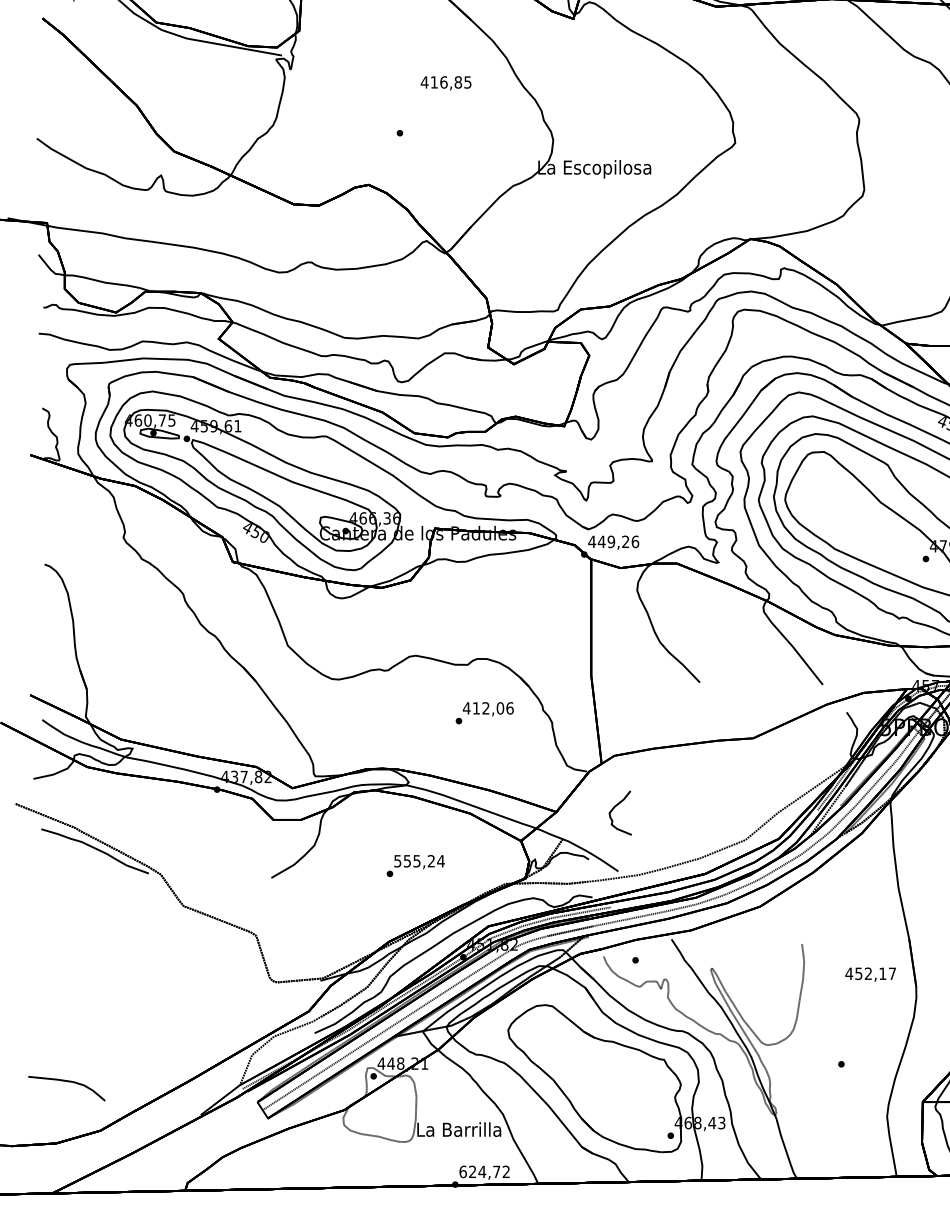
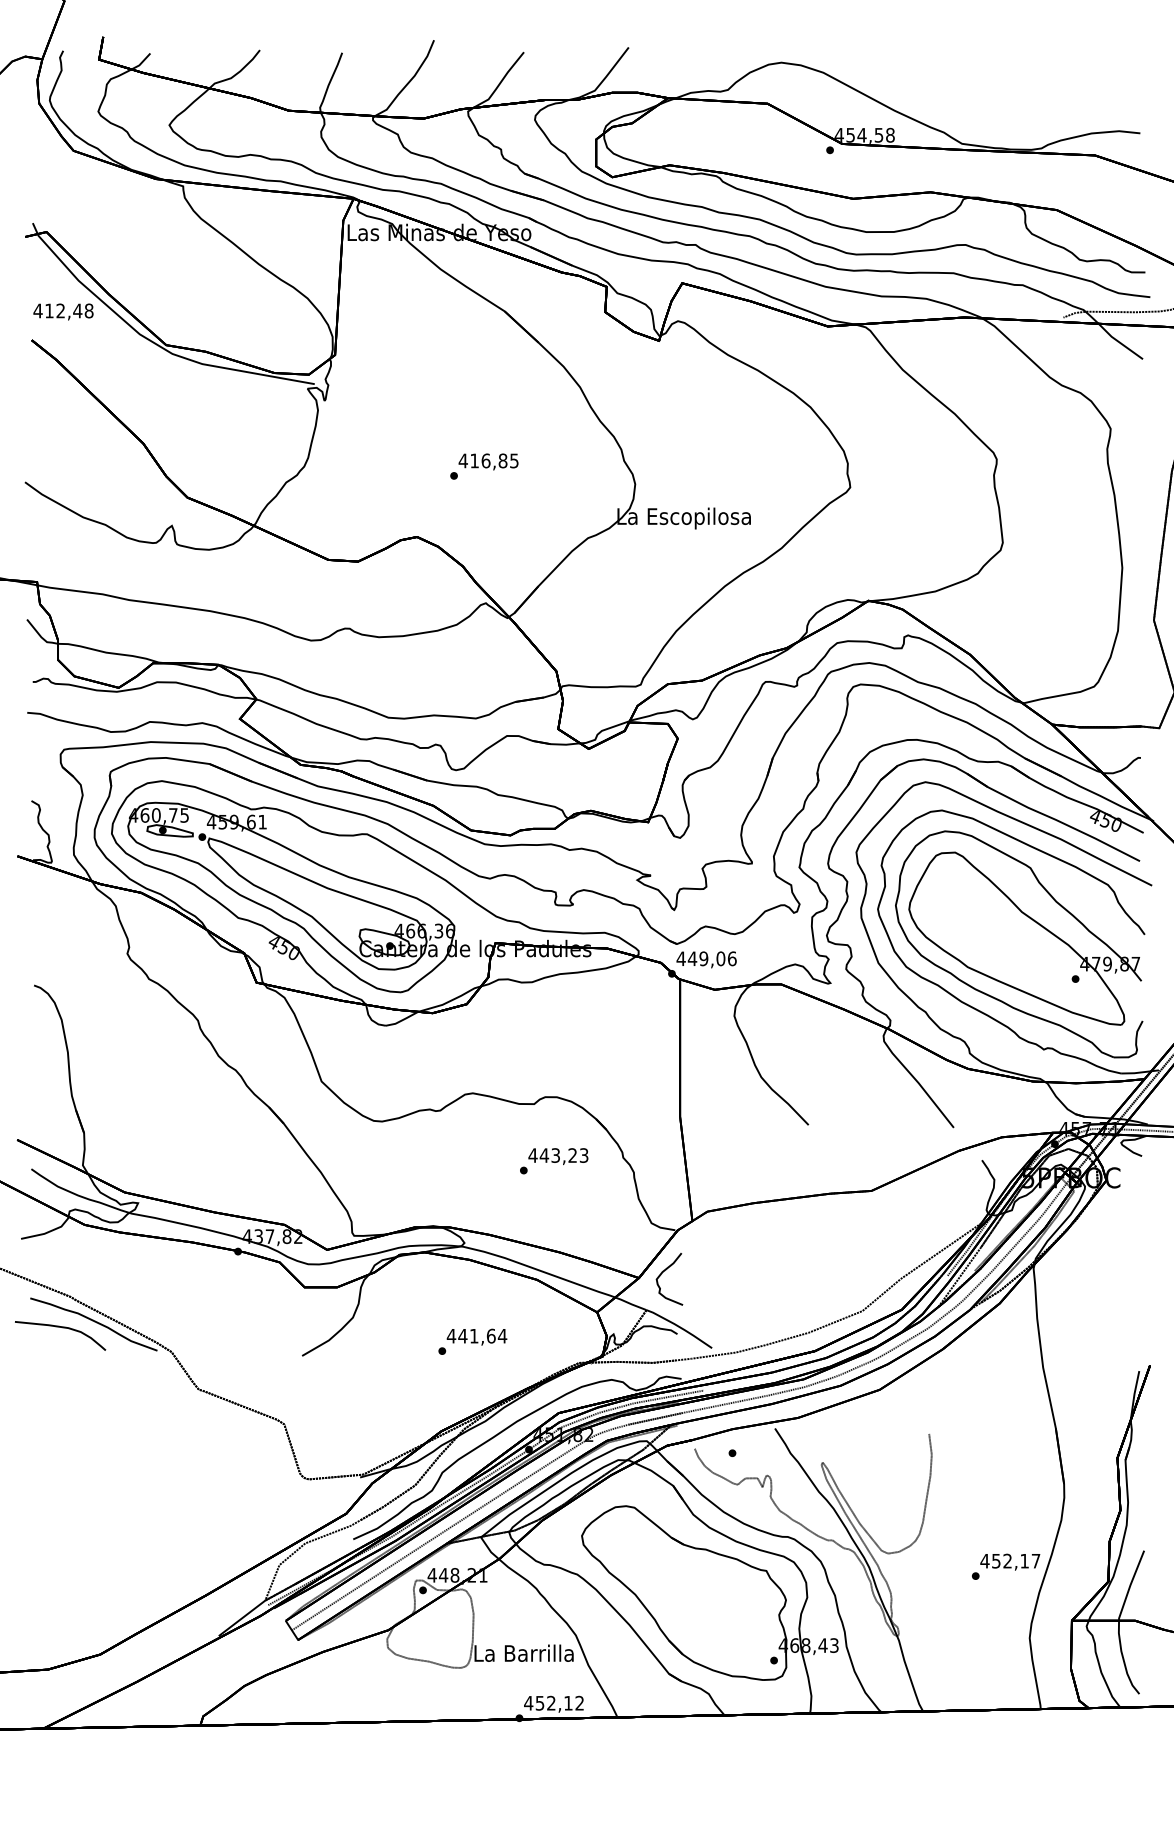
text: (446, 82) -> (488, 461), moved
text: (625, 541) -> (720, 958), 449,26 -> 449,06
text: (492, 708) -> (563, 1155), 412,06 -> 443,23
curve: (613, 809) -> (661, 1275), moved
text: (413, 860) -> (470, 1335), 555,24 -> 441,64
text: (870, 974) -> (1010, 1561), moved
curve: (68, 1082) -> (62, 1328), moved
text: (479, 1171) -> (548, 1702), 624,72 -> 452,12

